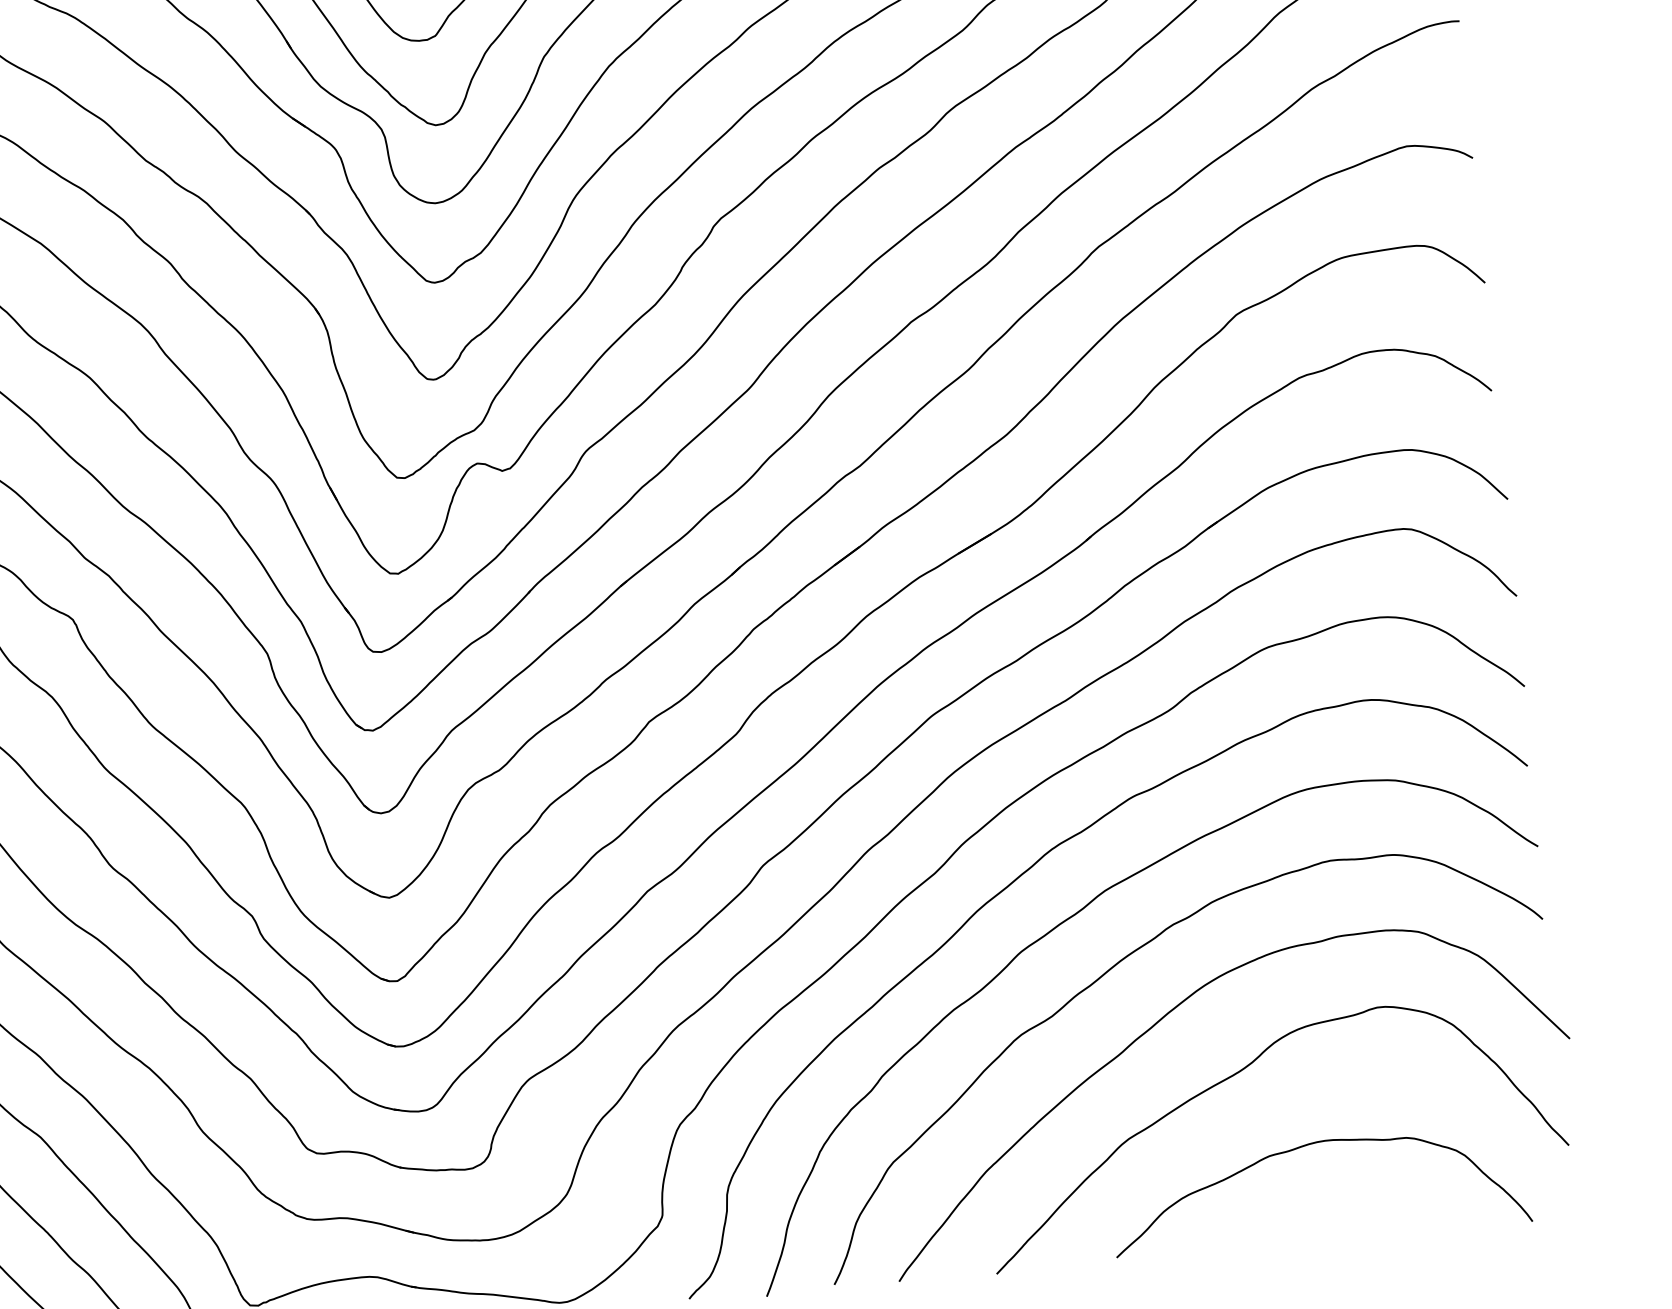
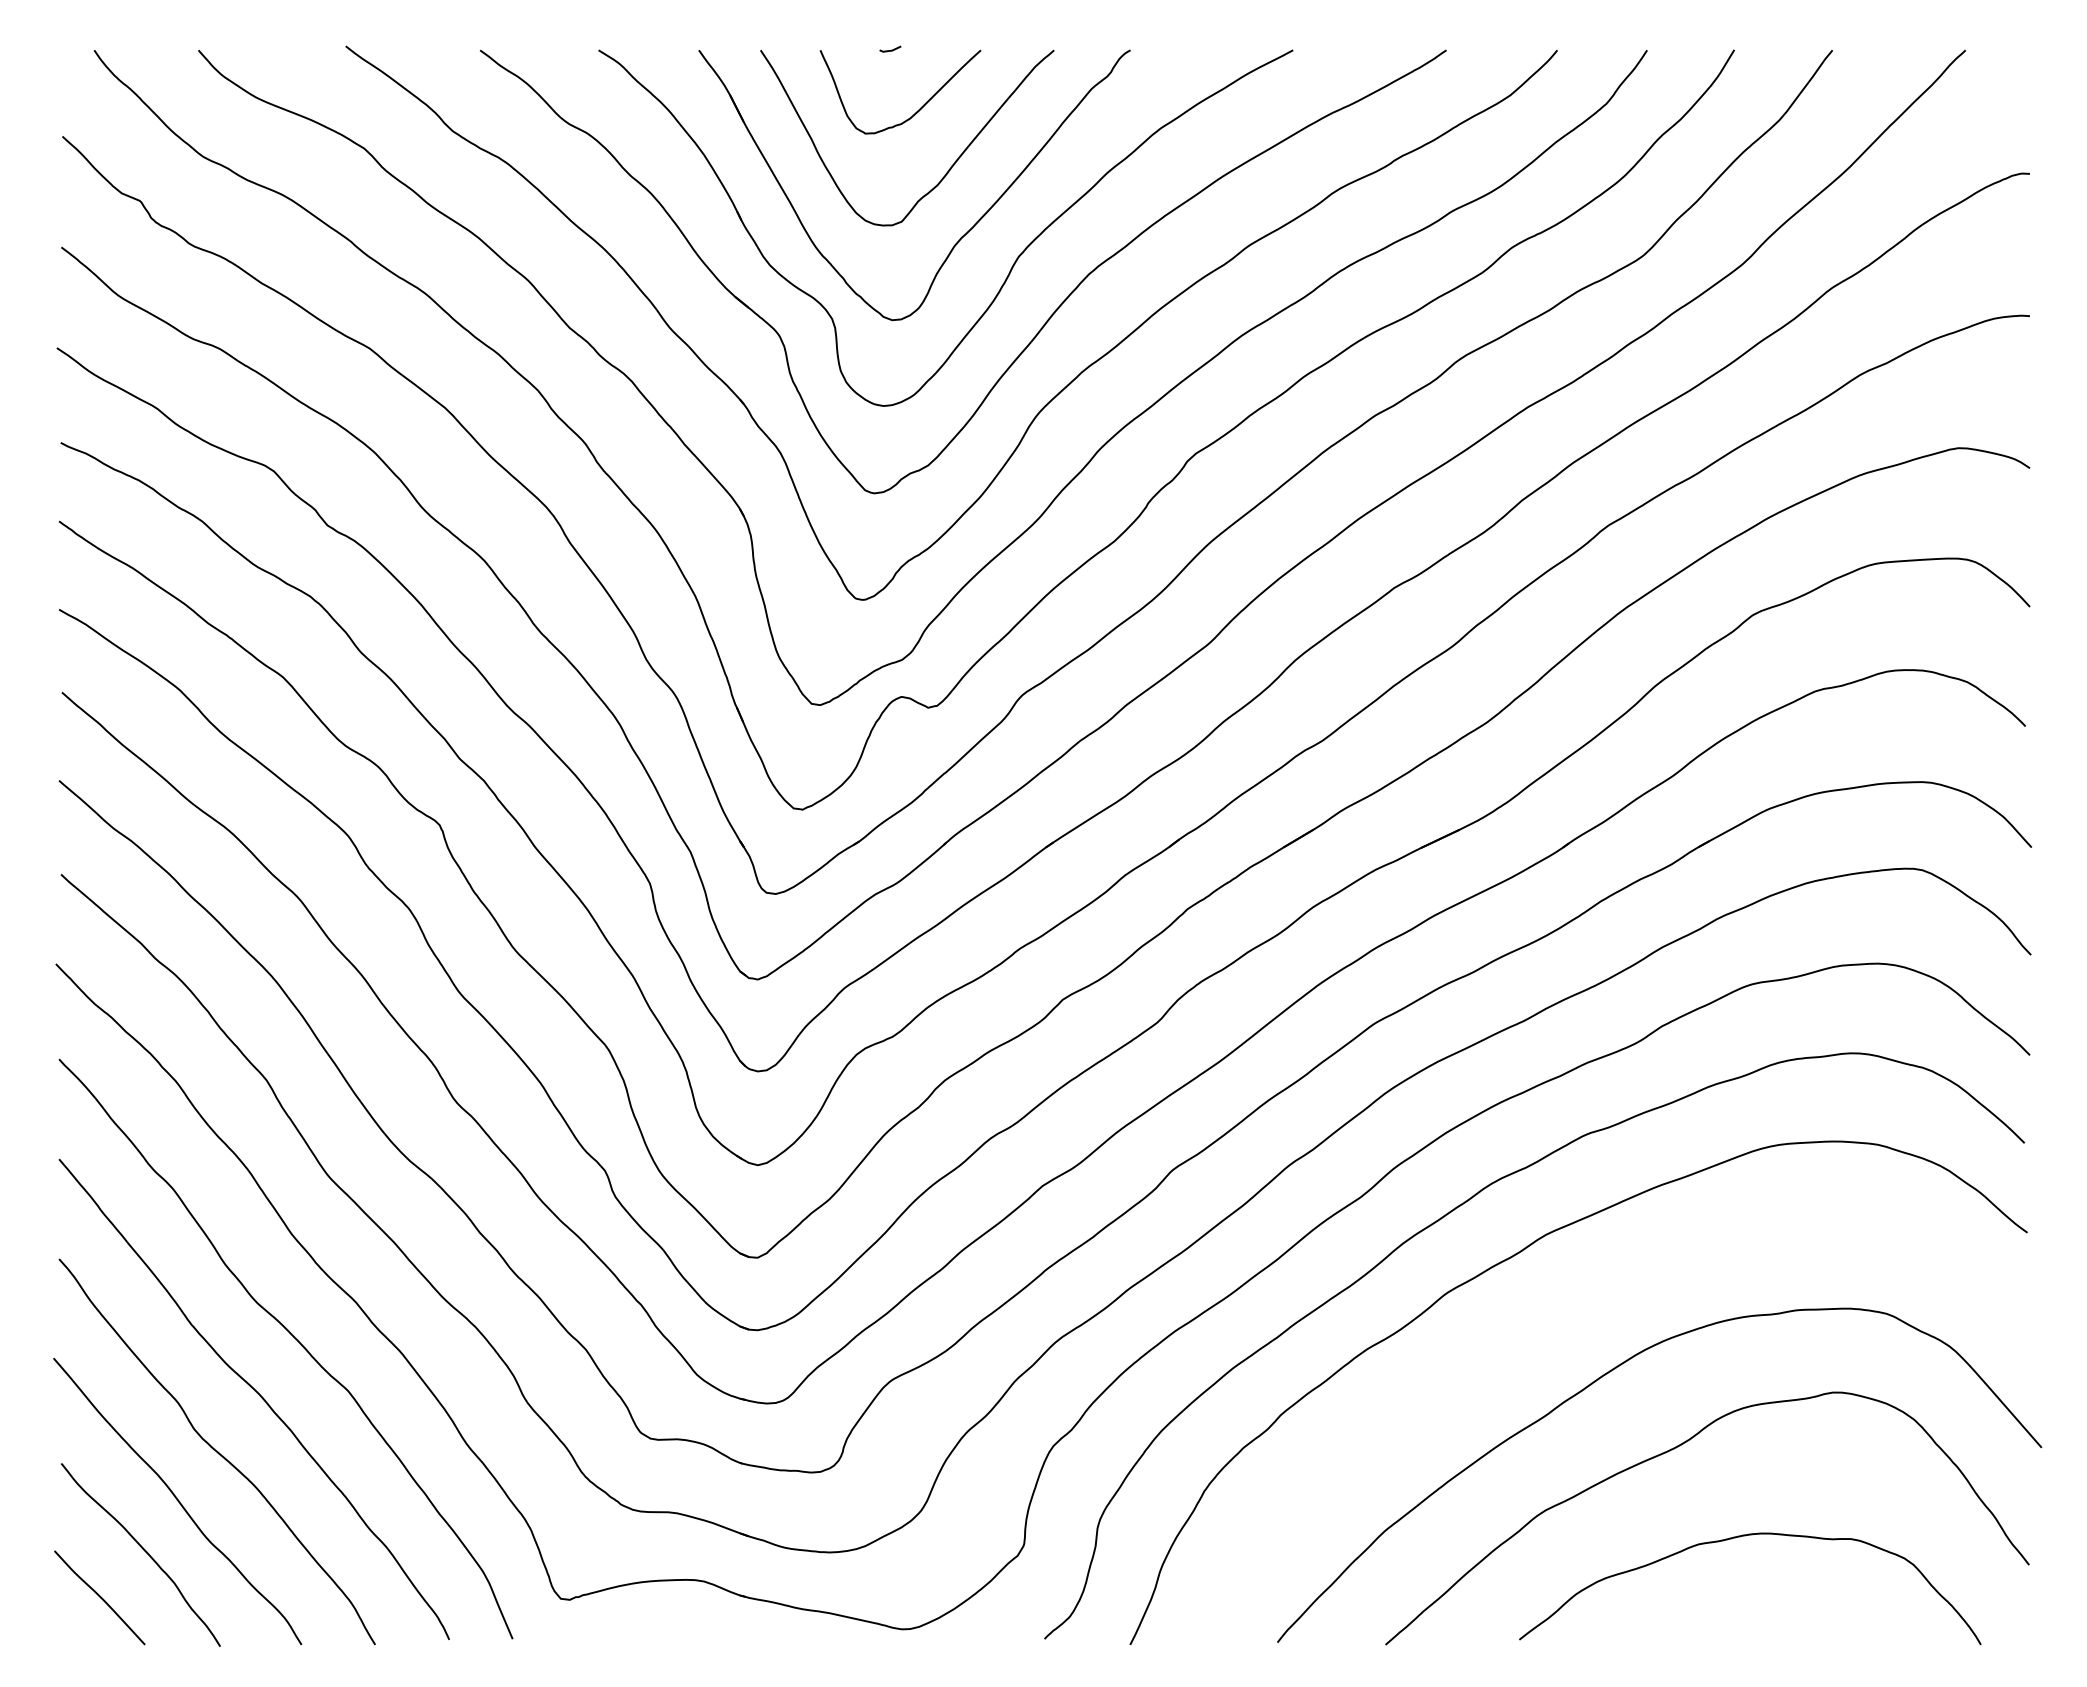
curve: (1106, 974) -> (1538, 1326), removed

